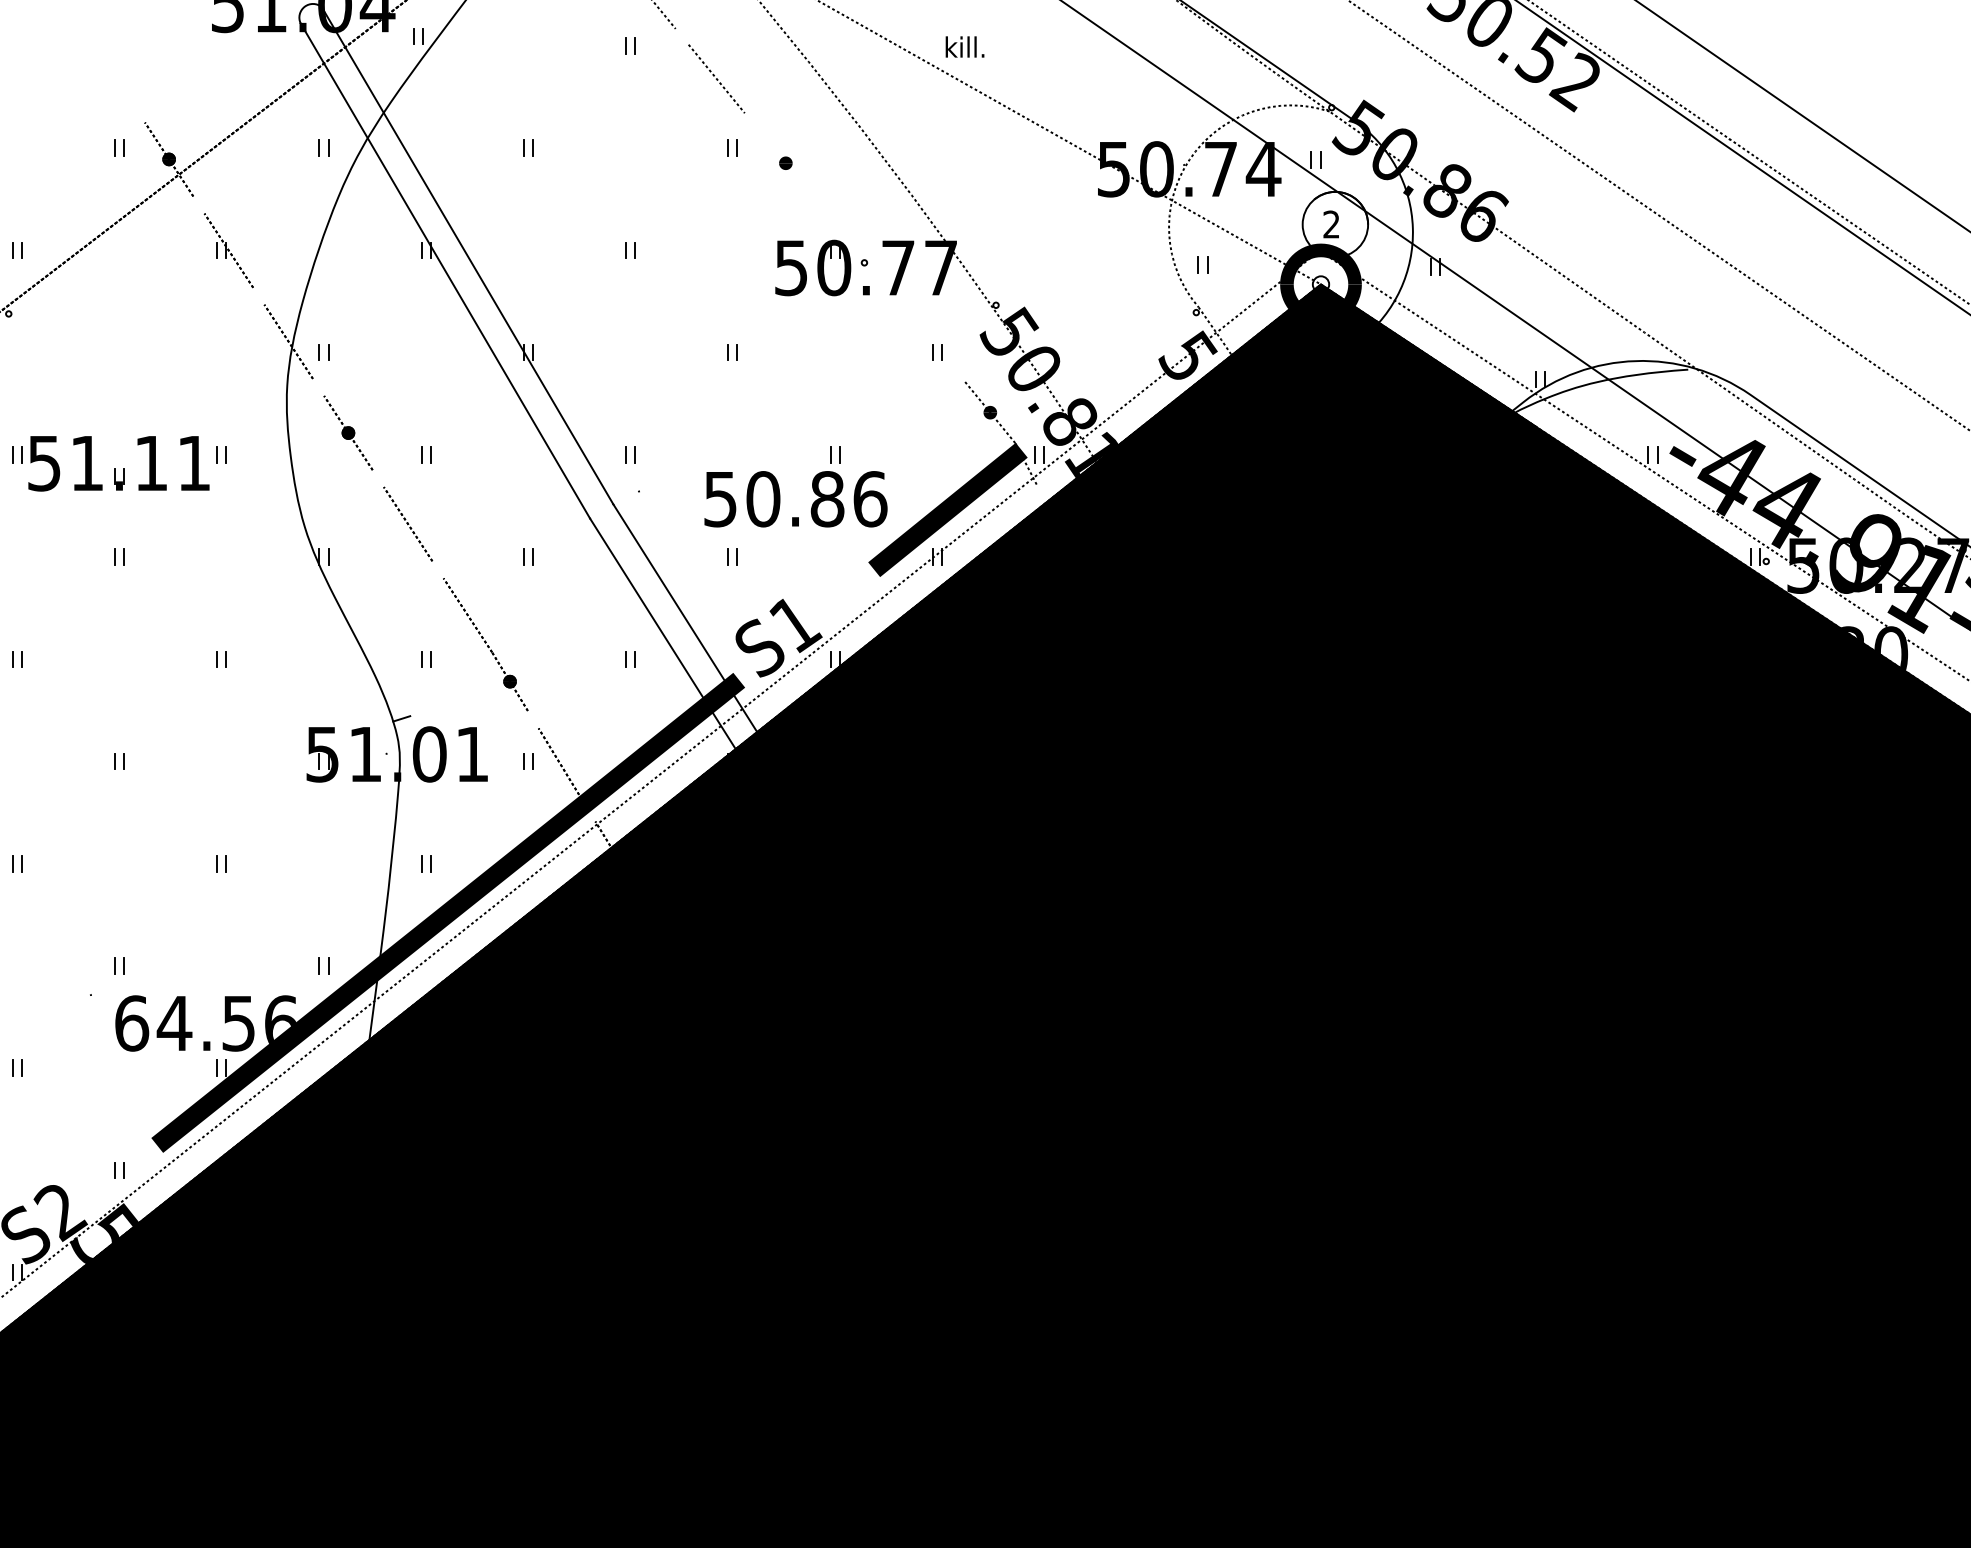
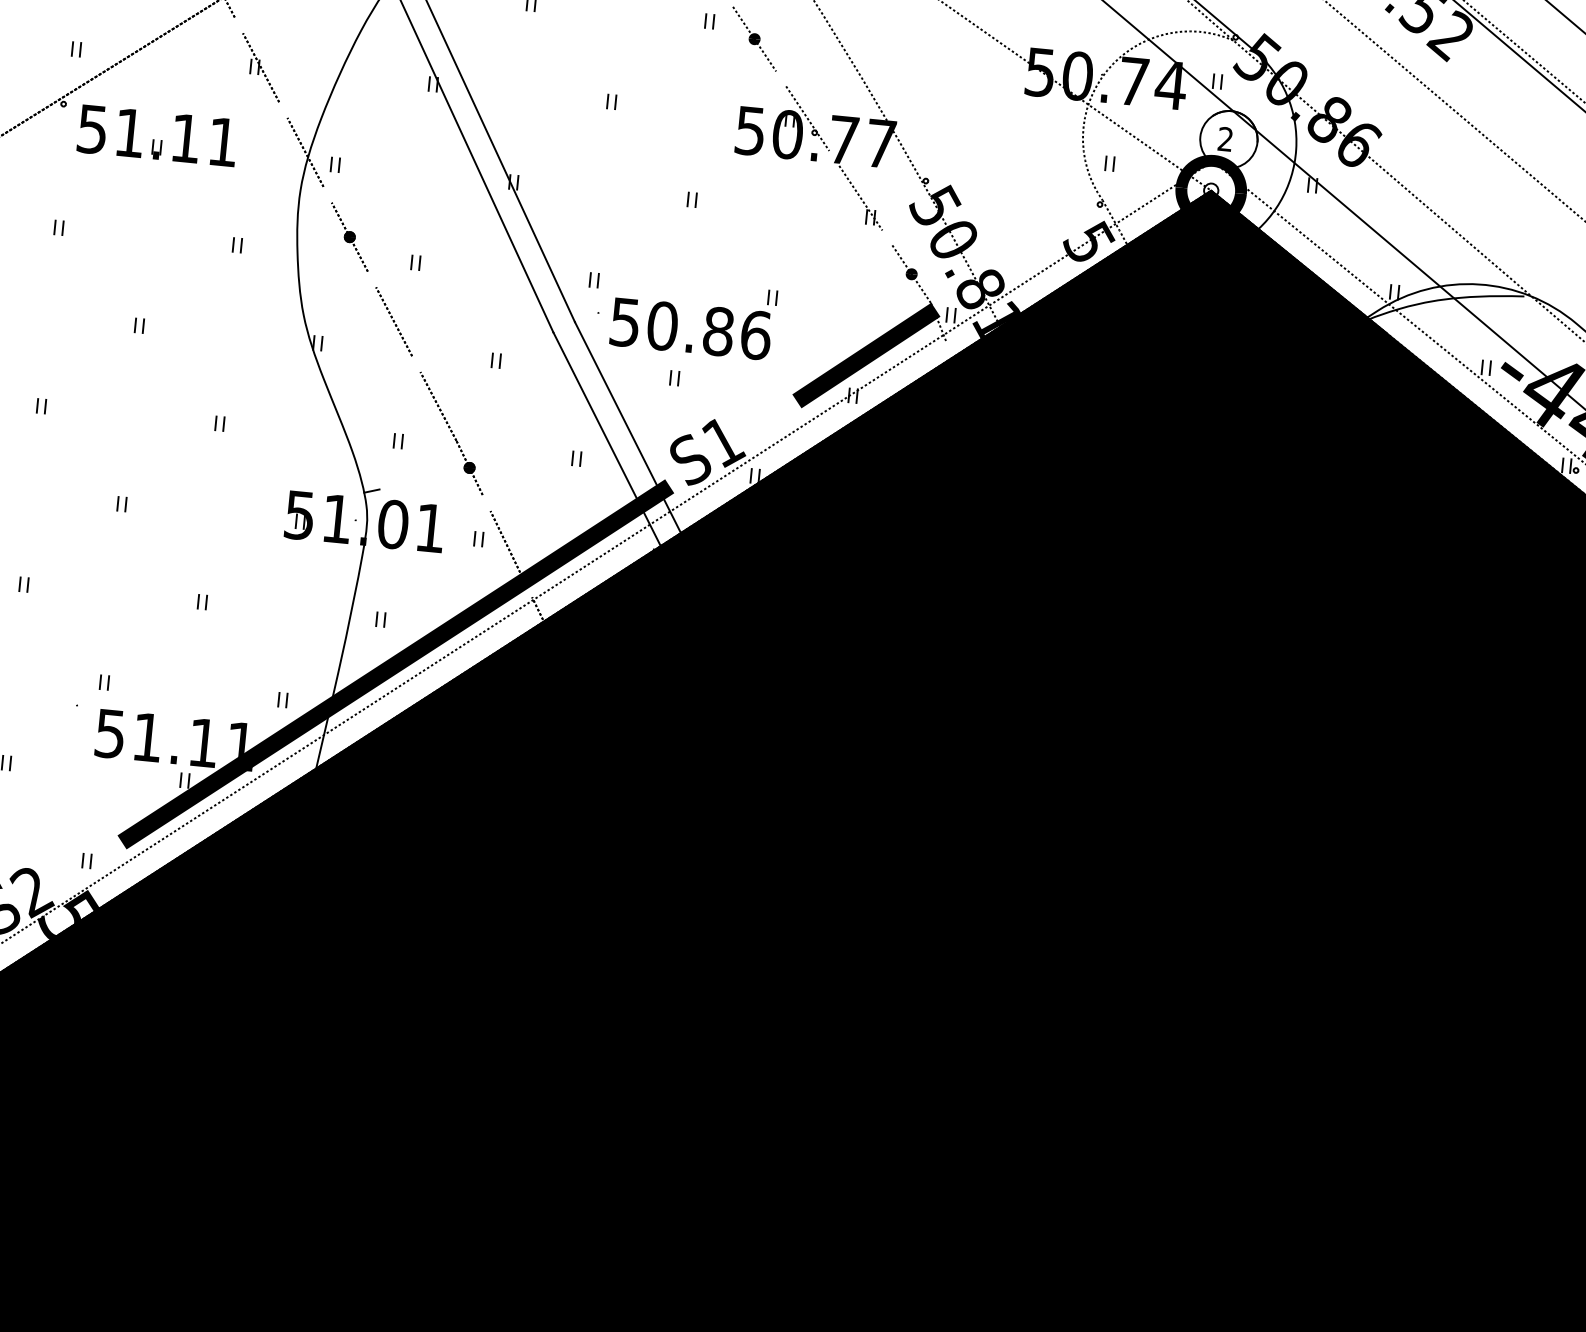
line: (785, 163) -> (754, 39), added
line: (854, 247) -> (807, 118), added
line: (924, 331) -> (861, 197), added
part: (118, 463) -> (157, 135), moved
text: (795, 499) -> (690, 329), moved
text: (205, 1023) -> (174, 740), 64.56 -> 51.11

